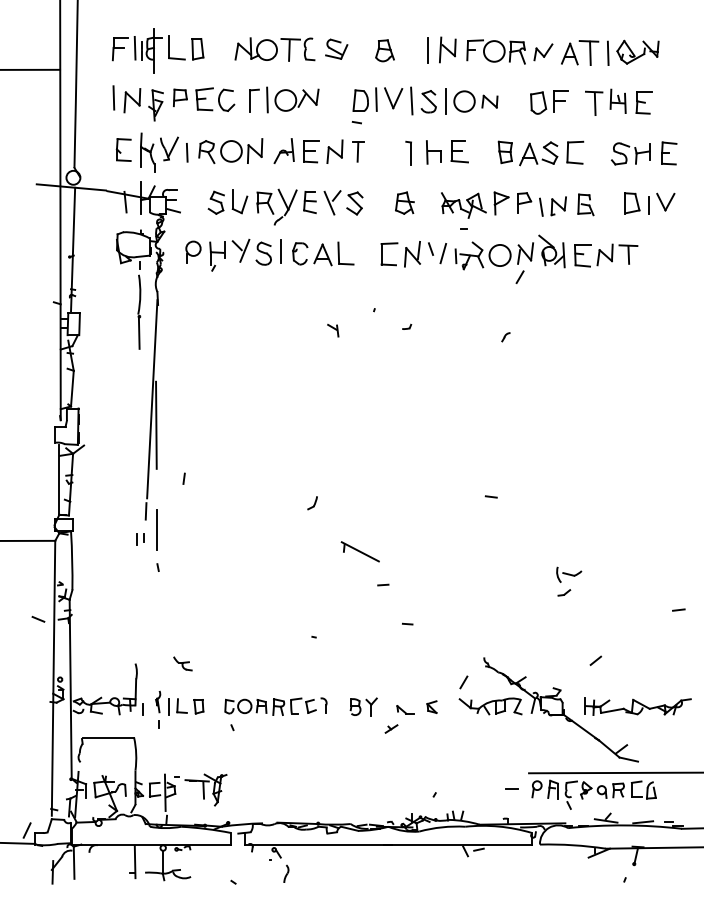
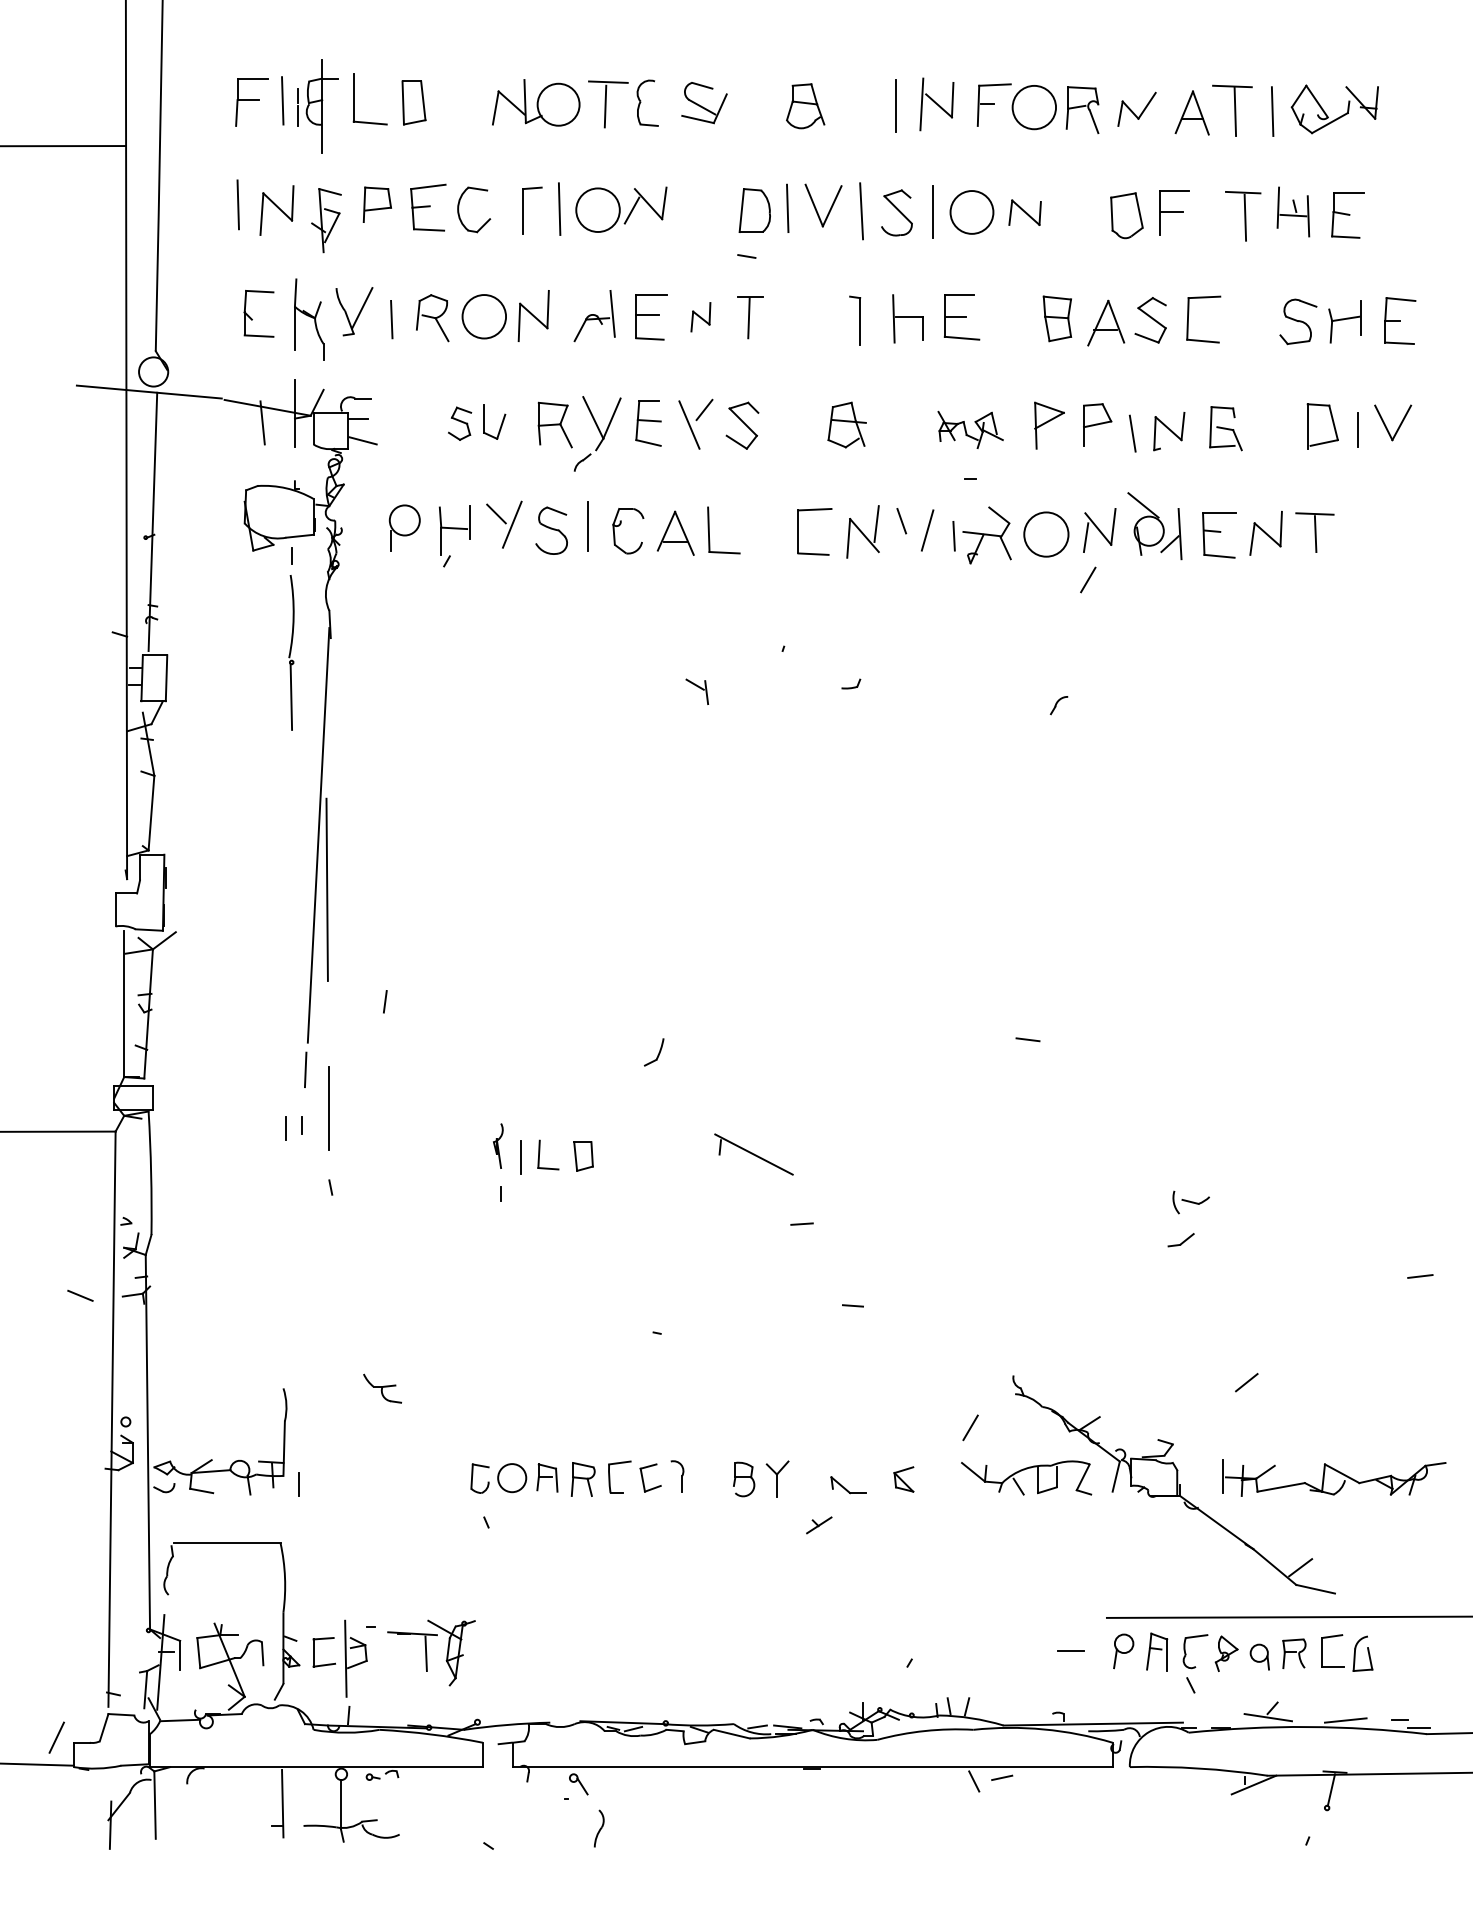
part: (334, 151) -> (699, 316), size x0.6
part: (227, 201) -> (475, 421), size x0.7
part: (463, 205) -> (969, 429), size x0.7
part: (569, 574) -> (1191, 1201), size x0.7
part: (179, 709) -> (542, 1162), moved

